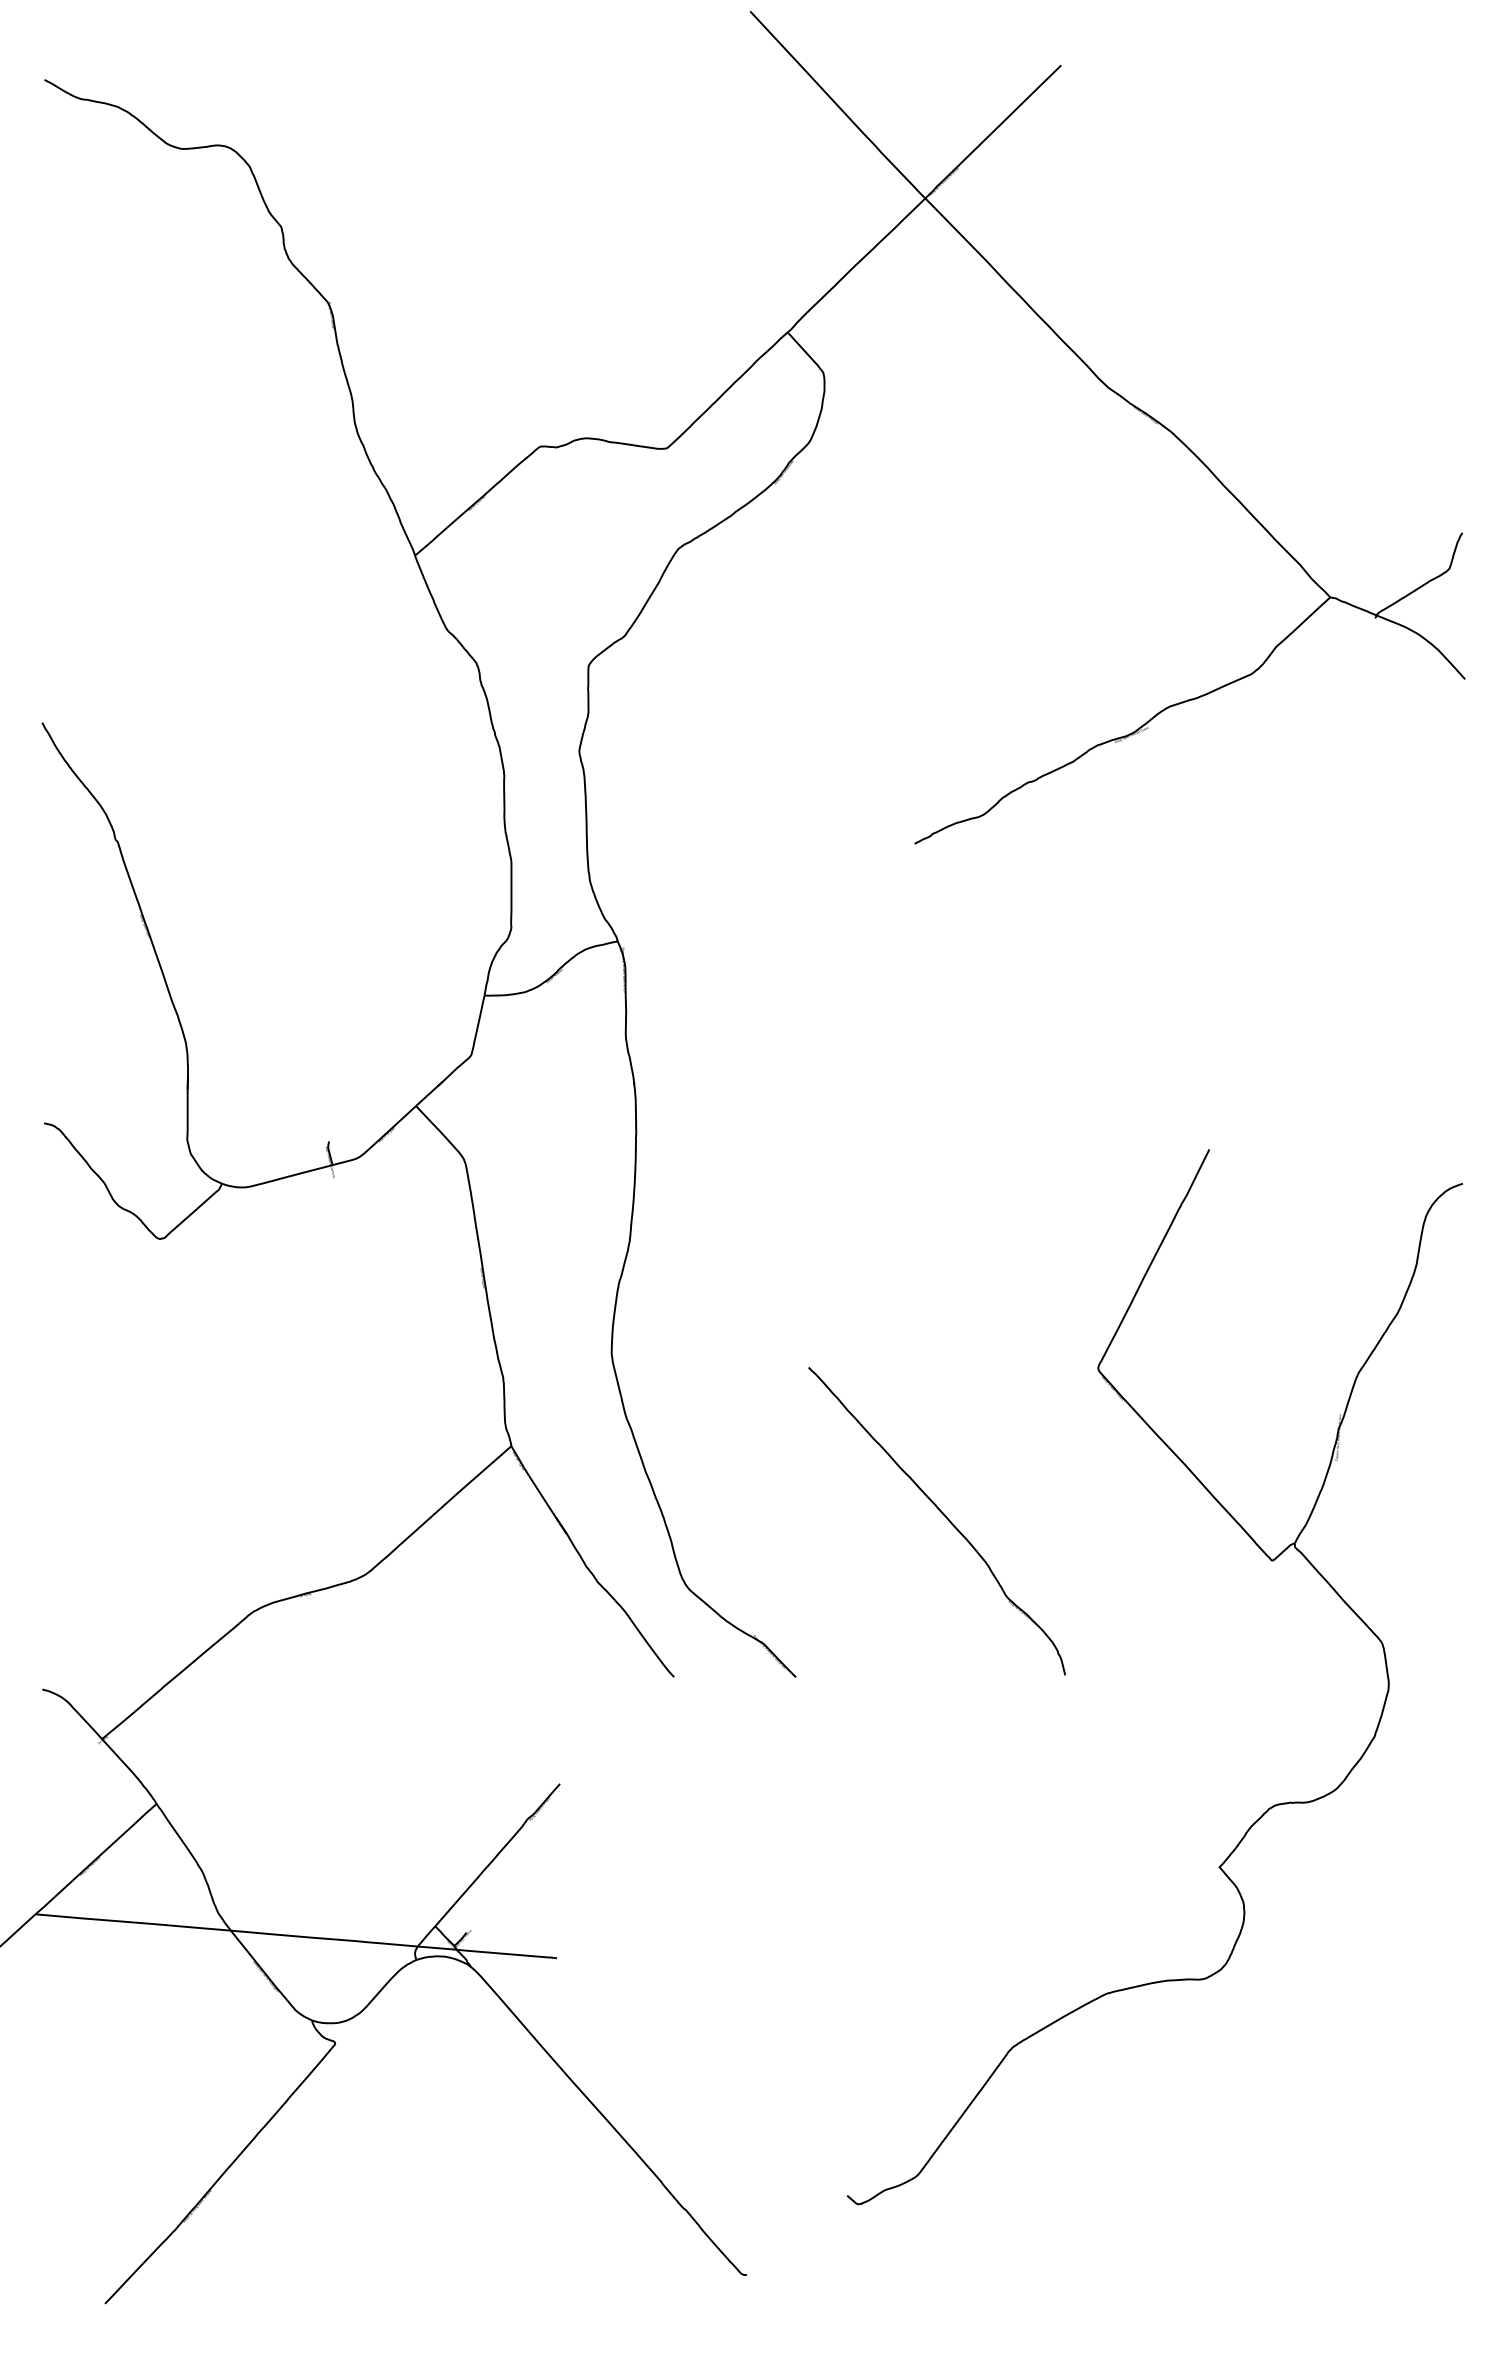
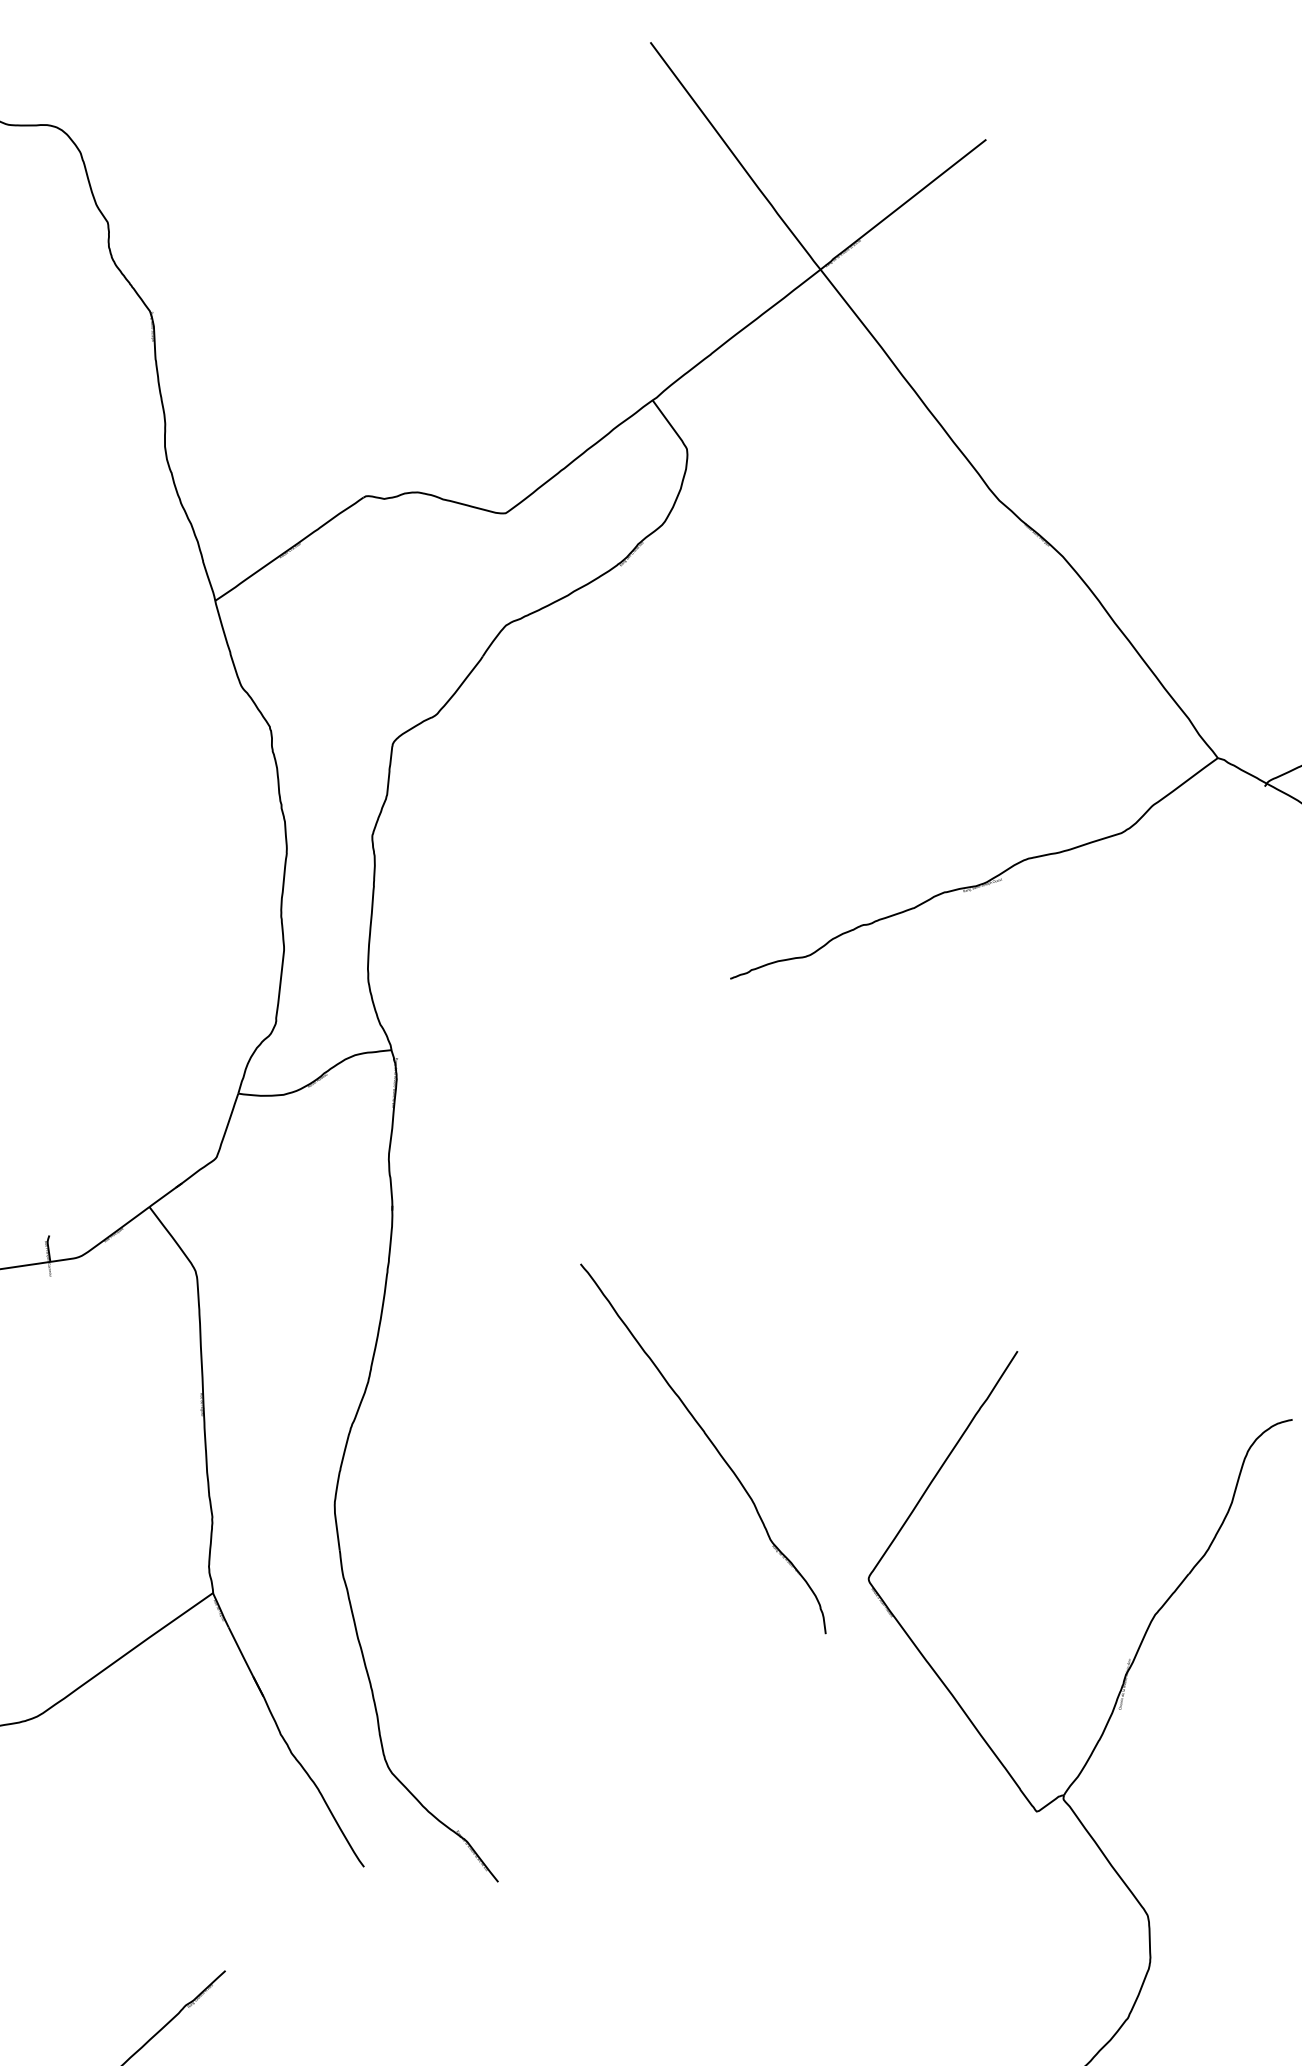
part: (942, 1514) -> (710, 1442), moved

